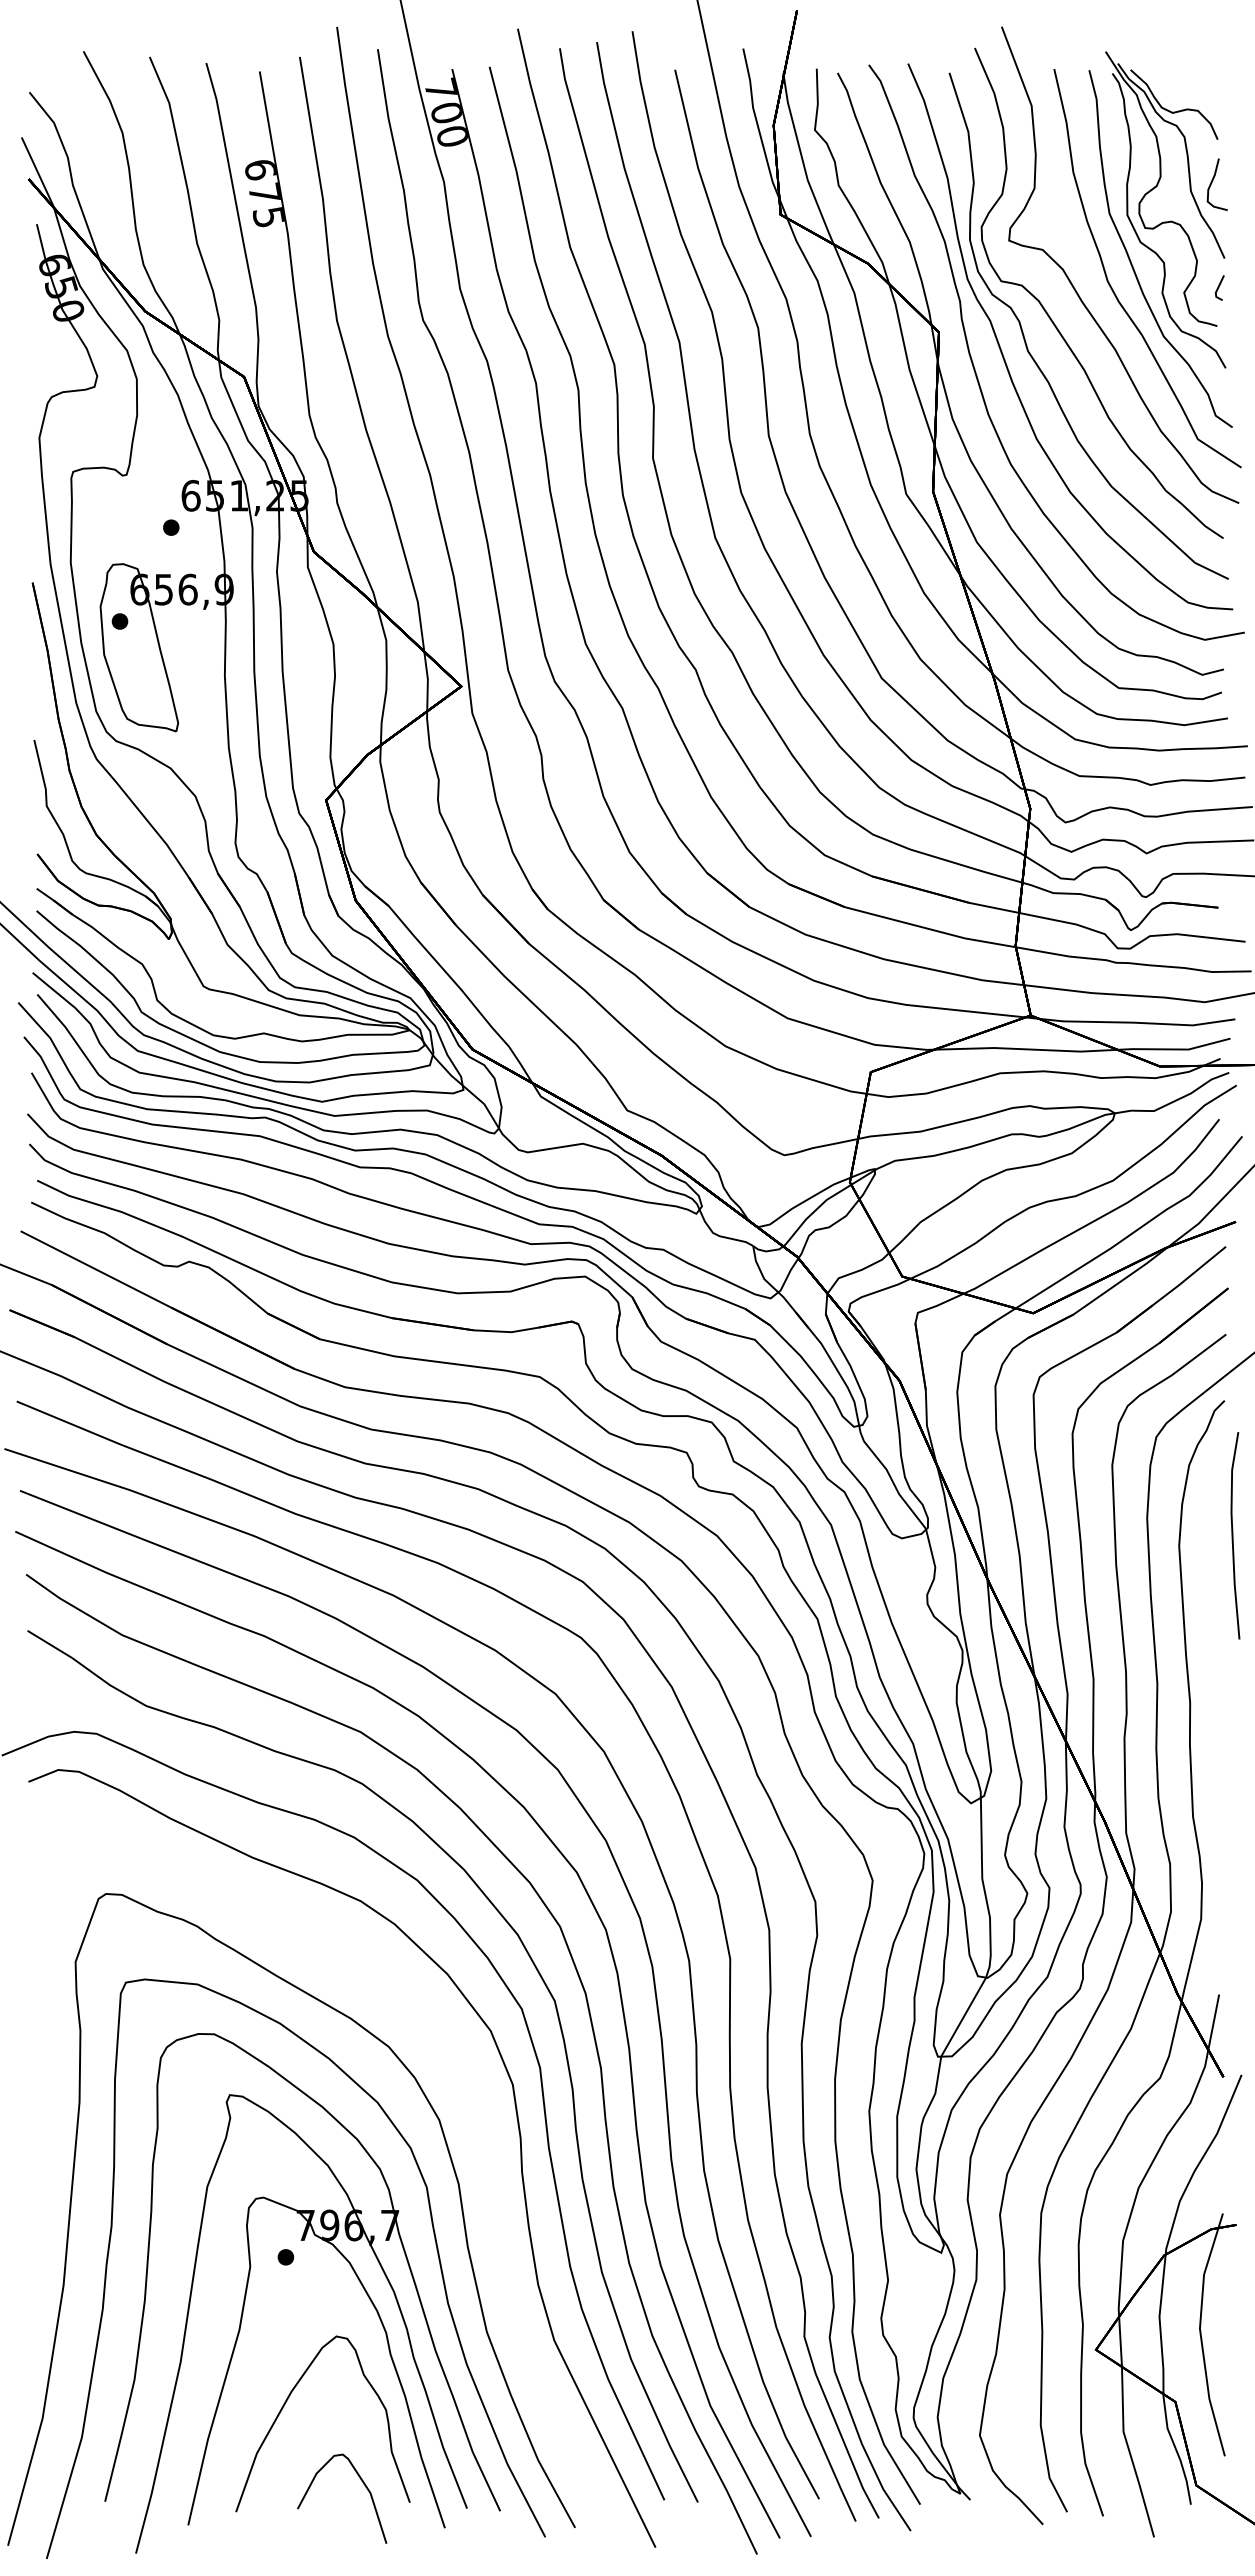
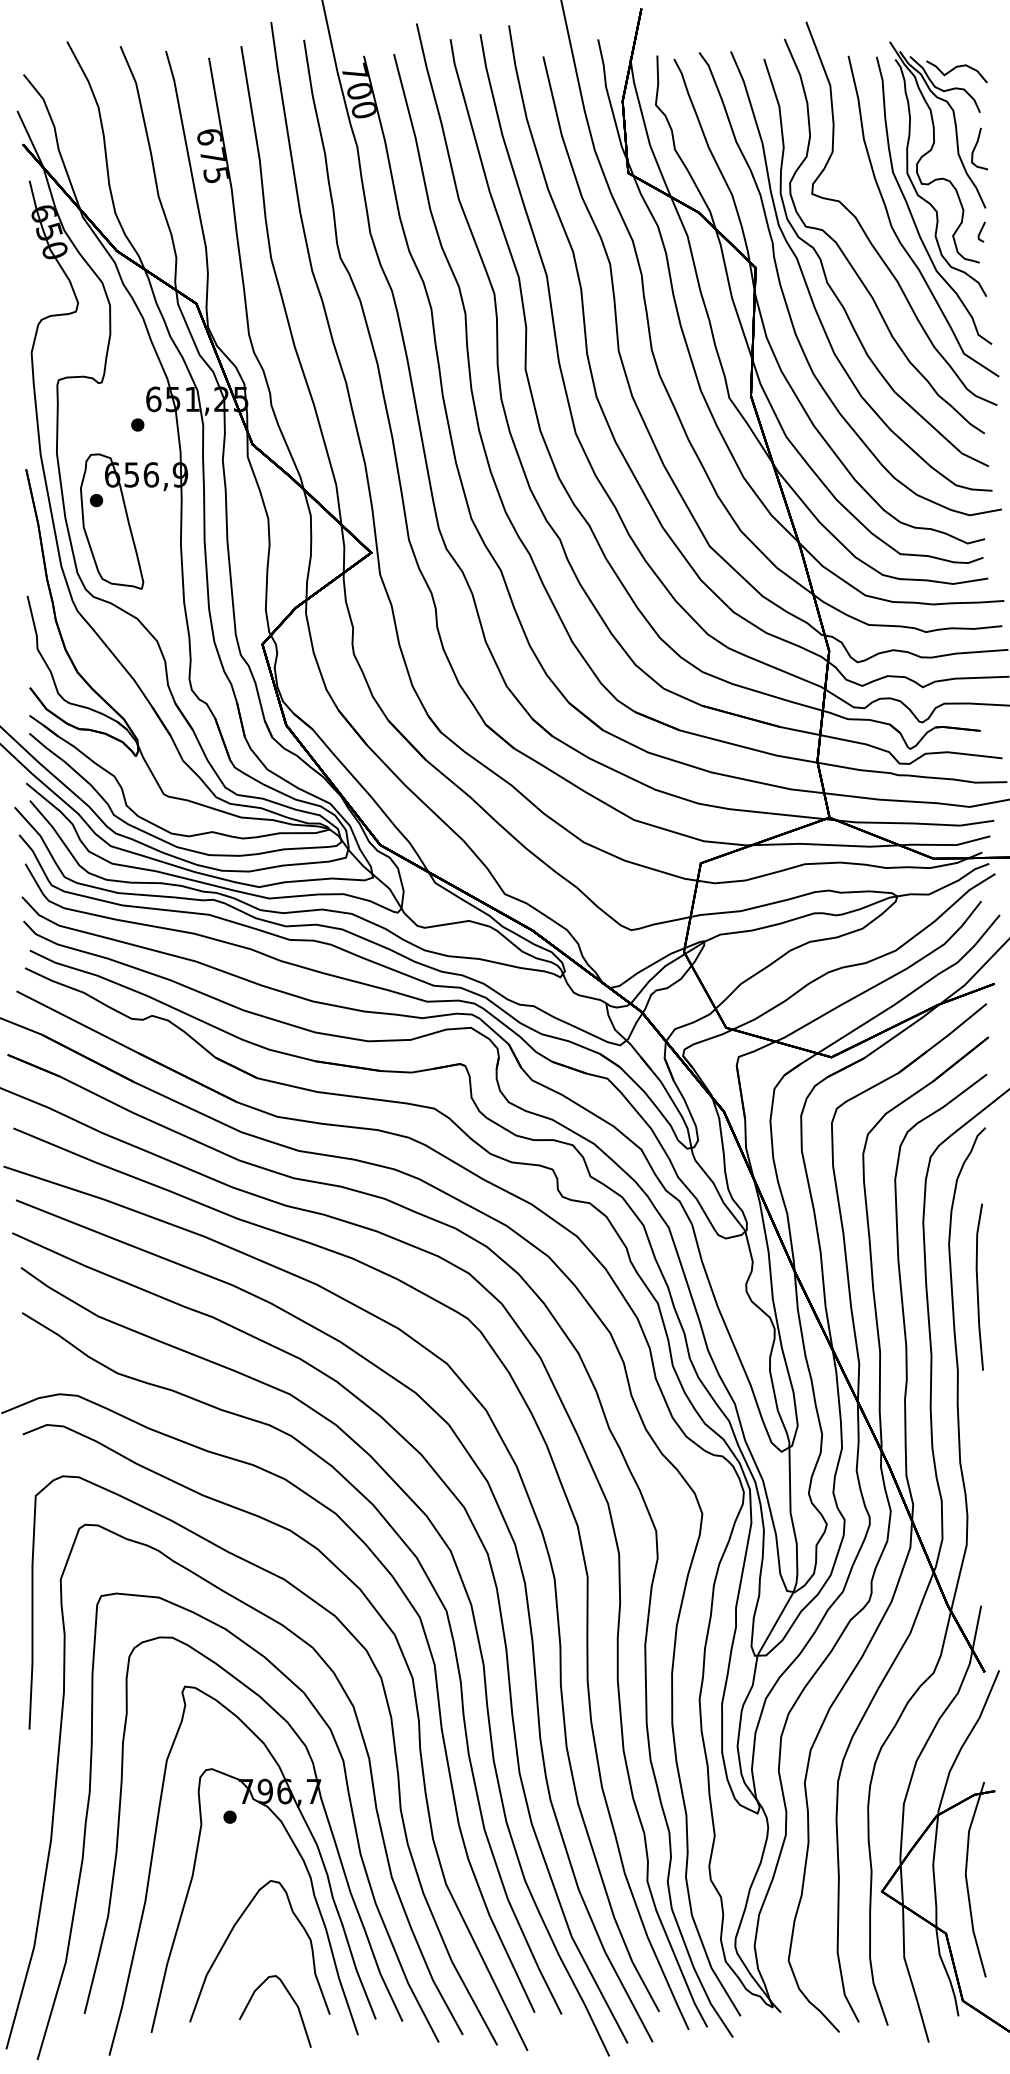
part: (1188, 88) -> (956, 71), added
line: (1233, 1535) -> (978, 1286), moved
part: (489, 2172) -> (393, 1748), added

